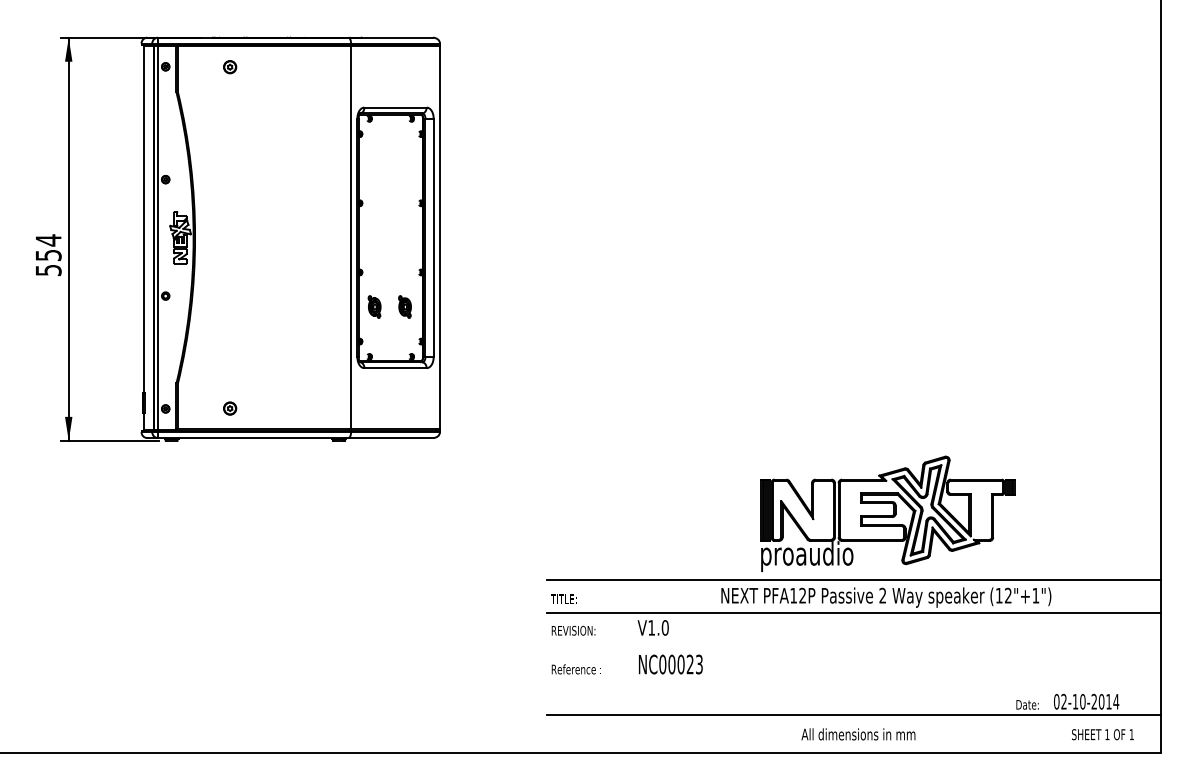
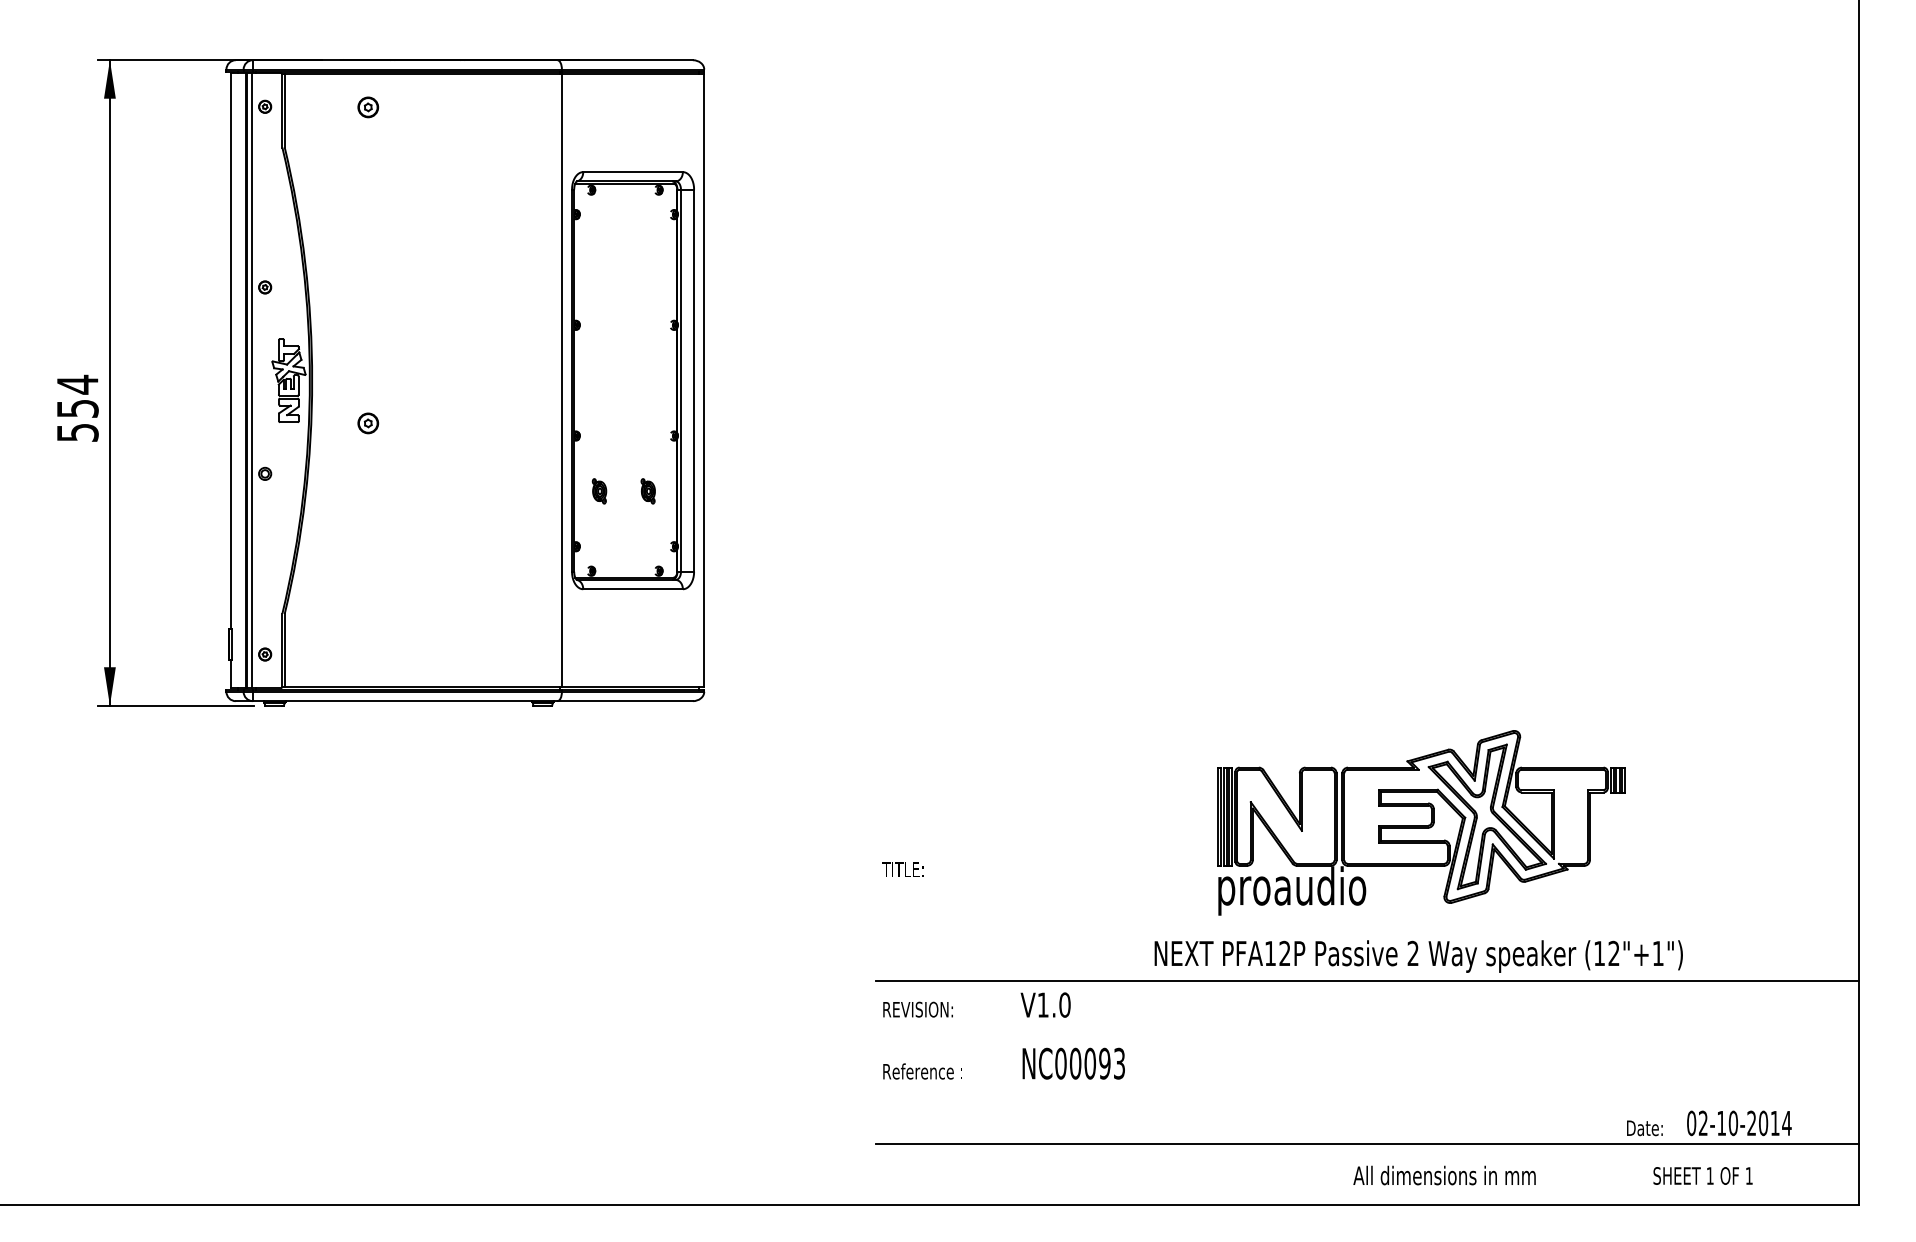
part: (374, 306) -> (599, 490), size x0.7
part: (404, 306) -> (647, 490), size x0.7
part: (230, 408) -> (368, 423), moved
line: (854, 579) -> (1367, 927), removed
text: (563, 598) -> (901, 868), moved
text: (689, 664) -> (1103, 1063), NC00023 -> NC00093
text: (858, 734) -> (1444, 1175), moved
text: (1102, 734) -> (1702, 1175), moved

